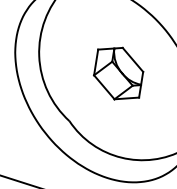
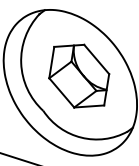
part: (118, 72) -> (79, 75), size x1.67

